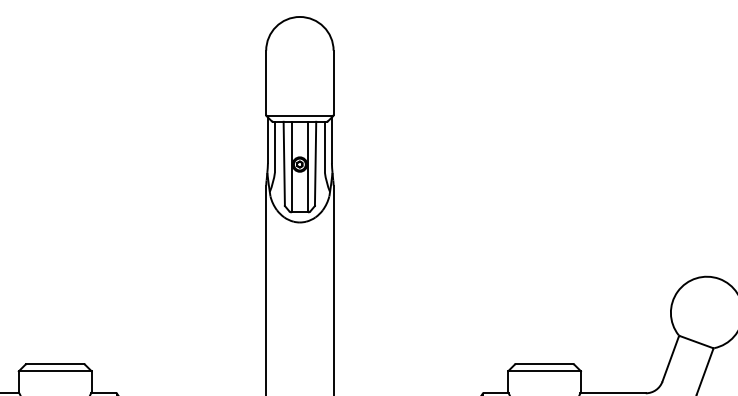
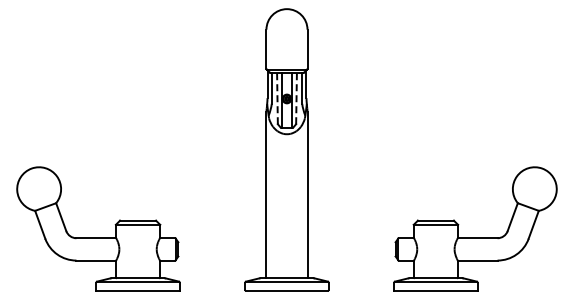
line: (284, 163) -> (277, 98), solid -> dashed
line: (315, 163) -> (296, 98), solid -> dashed

